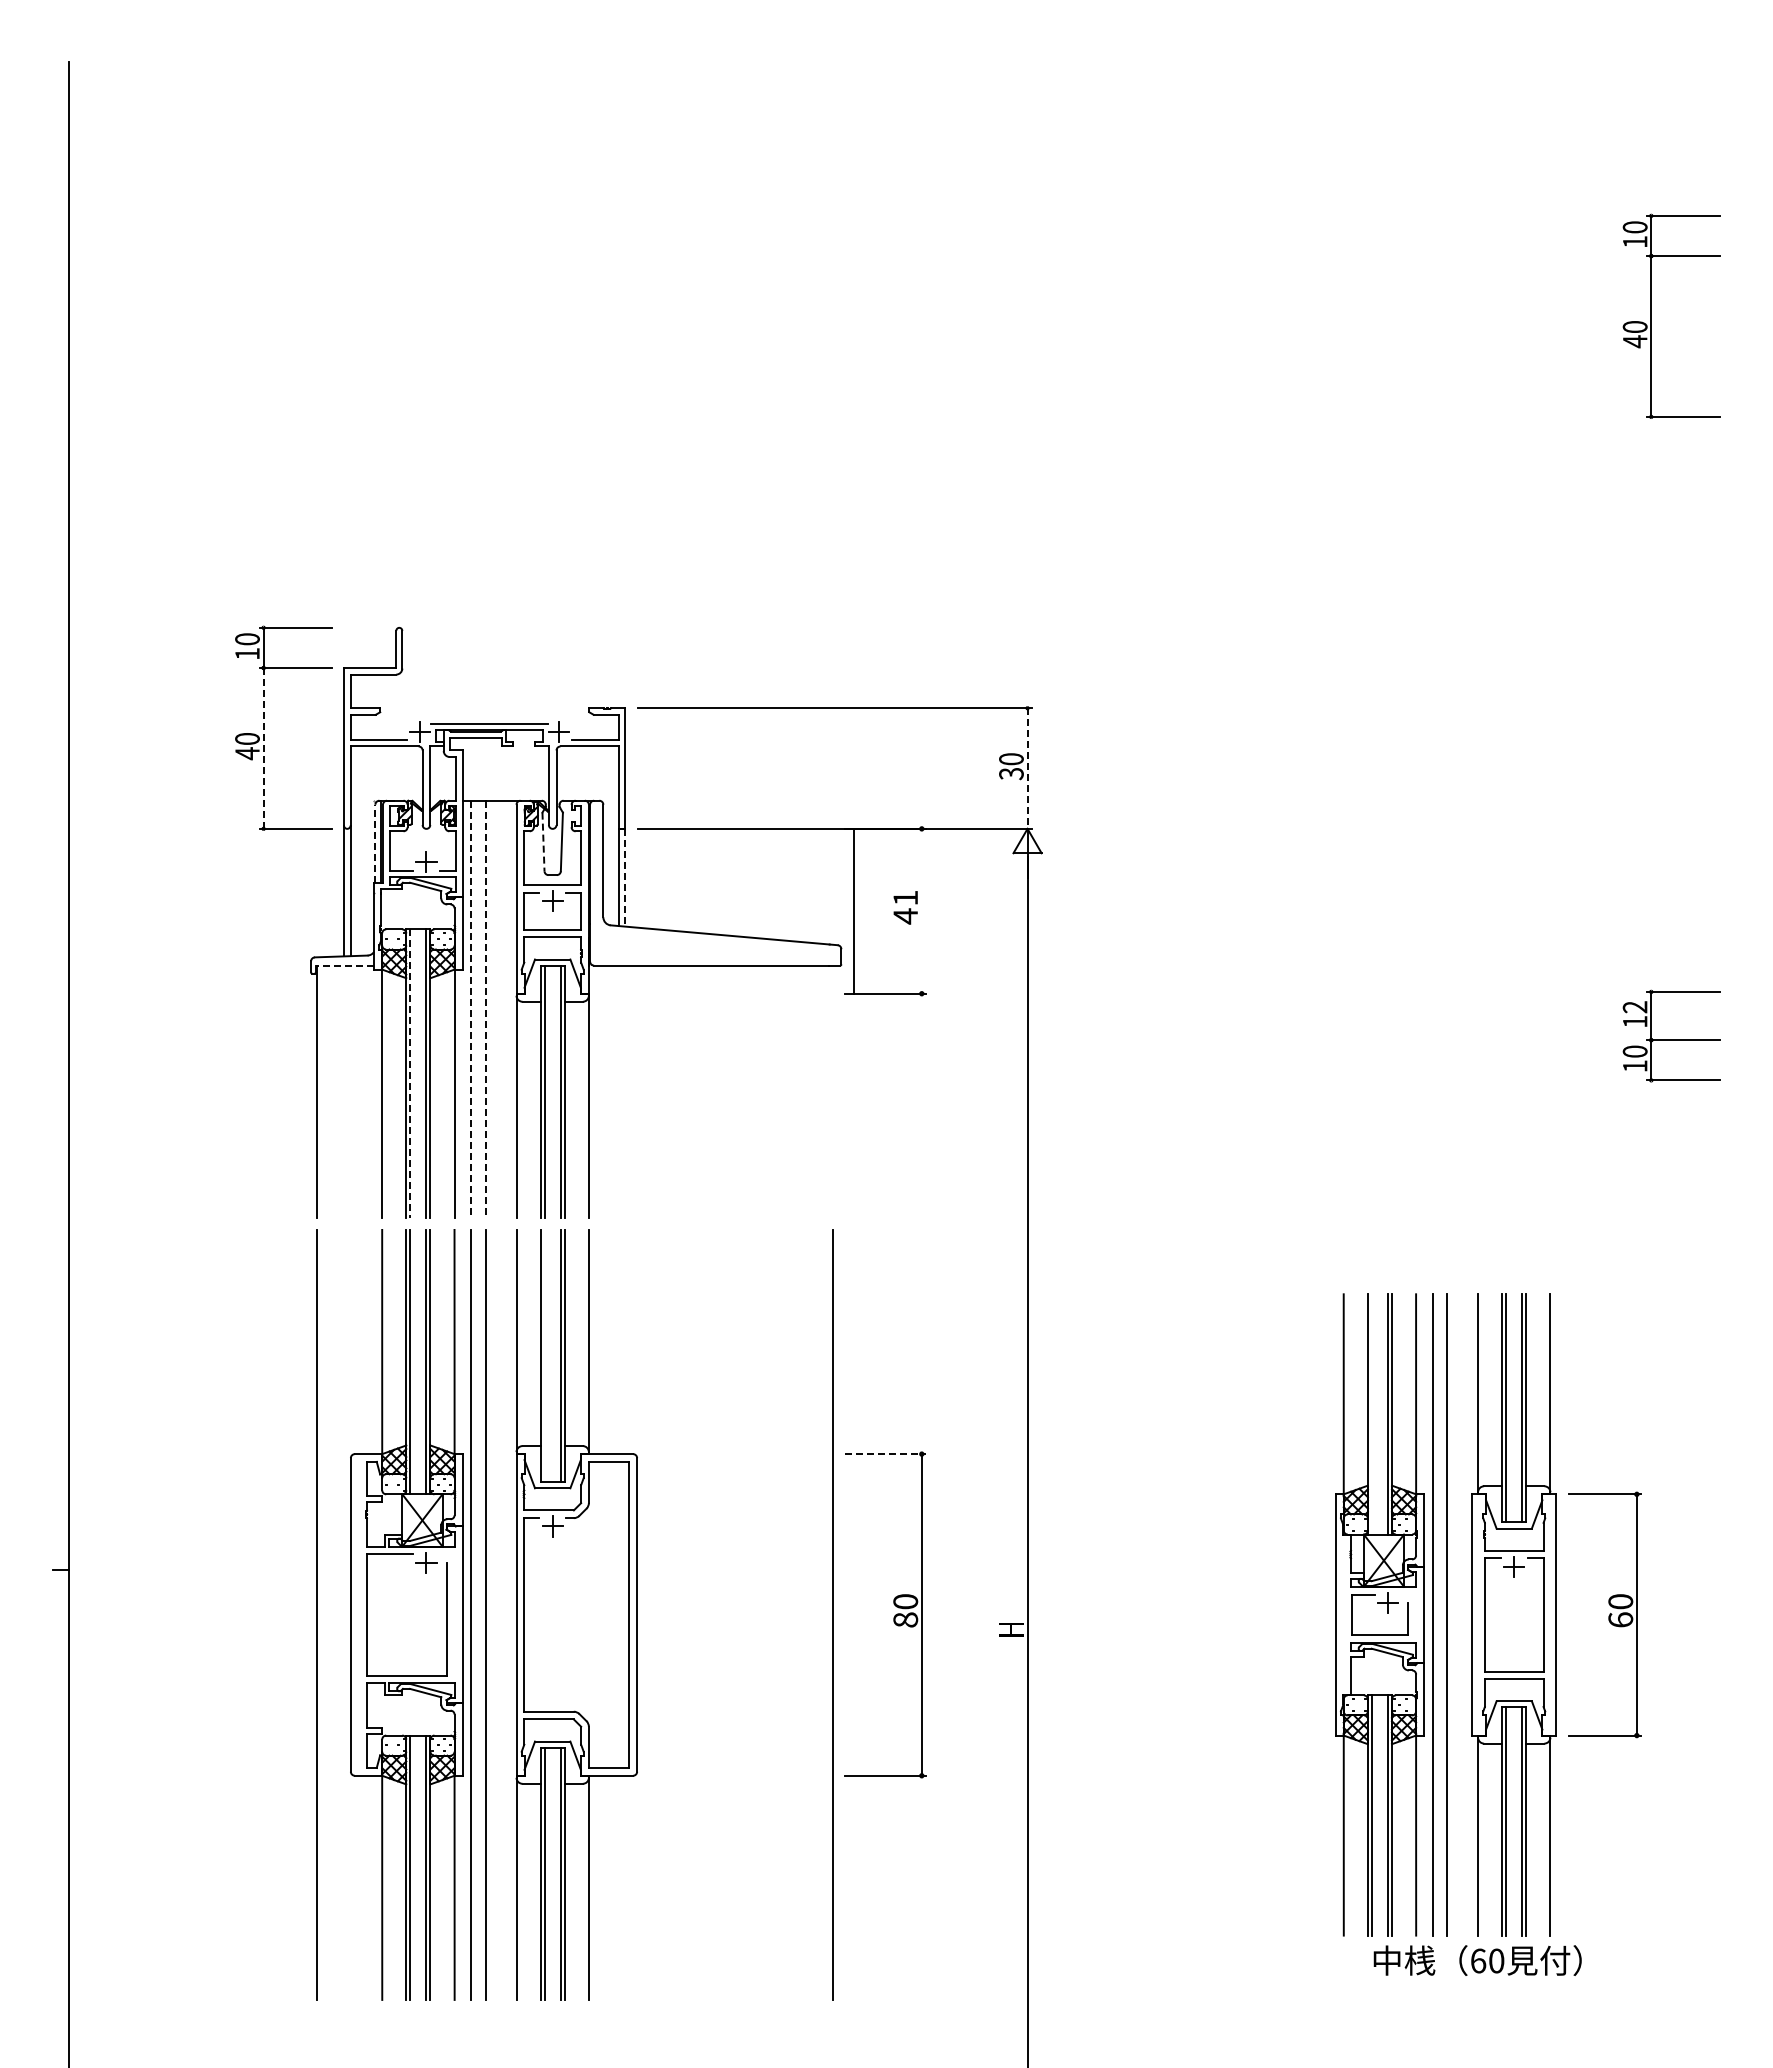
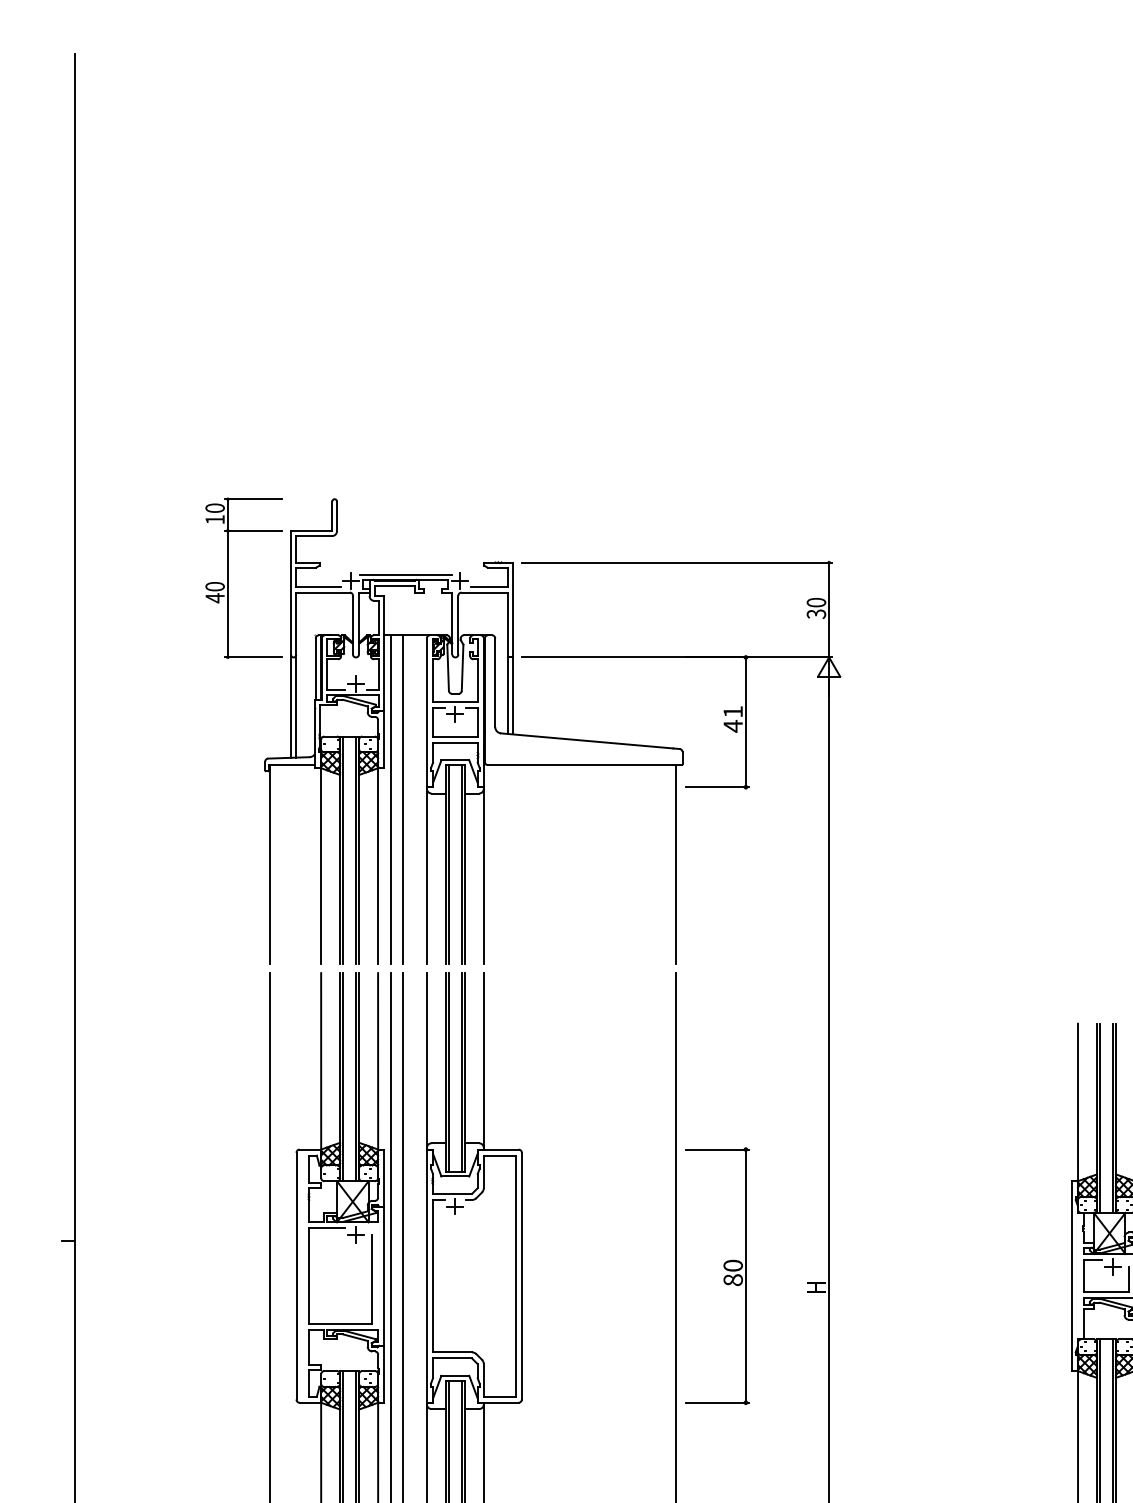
line: (263, 747) -> (227, 593), dashed -> solid
line: (1027, 769) -> (829, 610), dashed -> solid
line: (543, 842) -> (448, 668), dashed -> solid
line: (375, 843) -> (315, 668), dashed -> solid
line: (625, 877) -> (512, 695), dashed -> solid
line: (853, 910) -> (745, 721), moved
line: (344, 965) -> (291, 764), dashed -> solid
line: (471, 1009) -> (391, 799), dashed -> solid
line: (485, 1009) -> (402, 799), dashed -> solid
line: (410, 1074) -> (343, 850), dashed -> solid
line: (833, 1091) -> (676, 864), added
line: (544, 1355) -> (448, 1071), added
line: (1371, 1414) -> (1099, 1118), added
line: (886, 1454) -> (718, 1149), dashed -> solid

